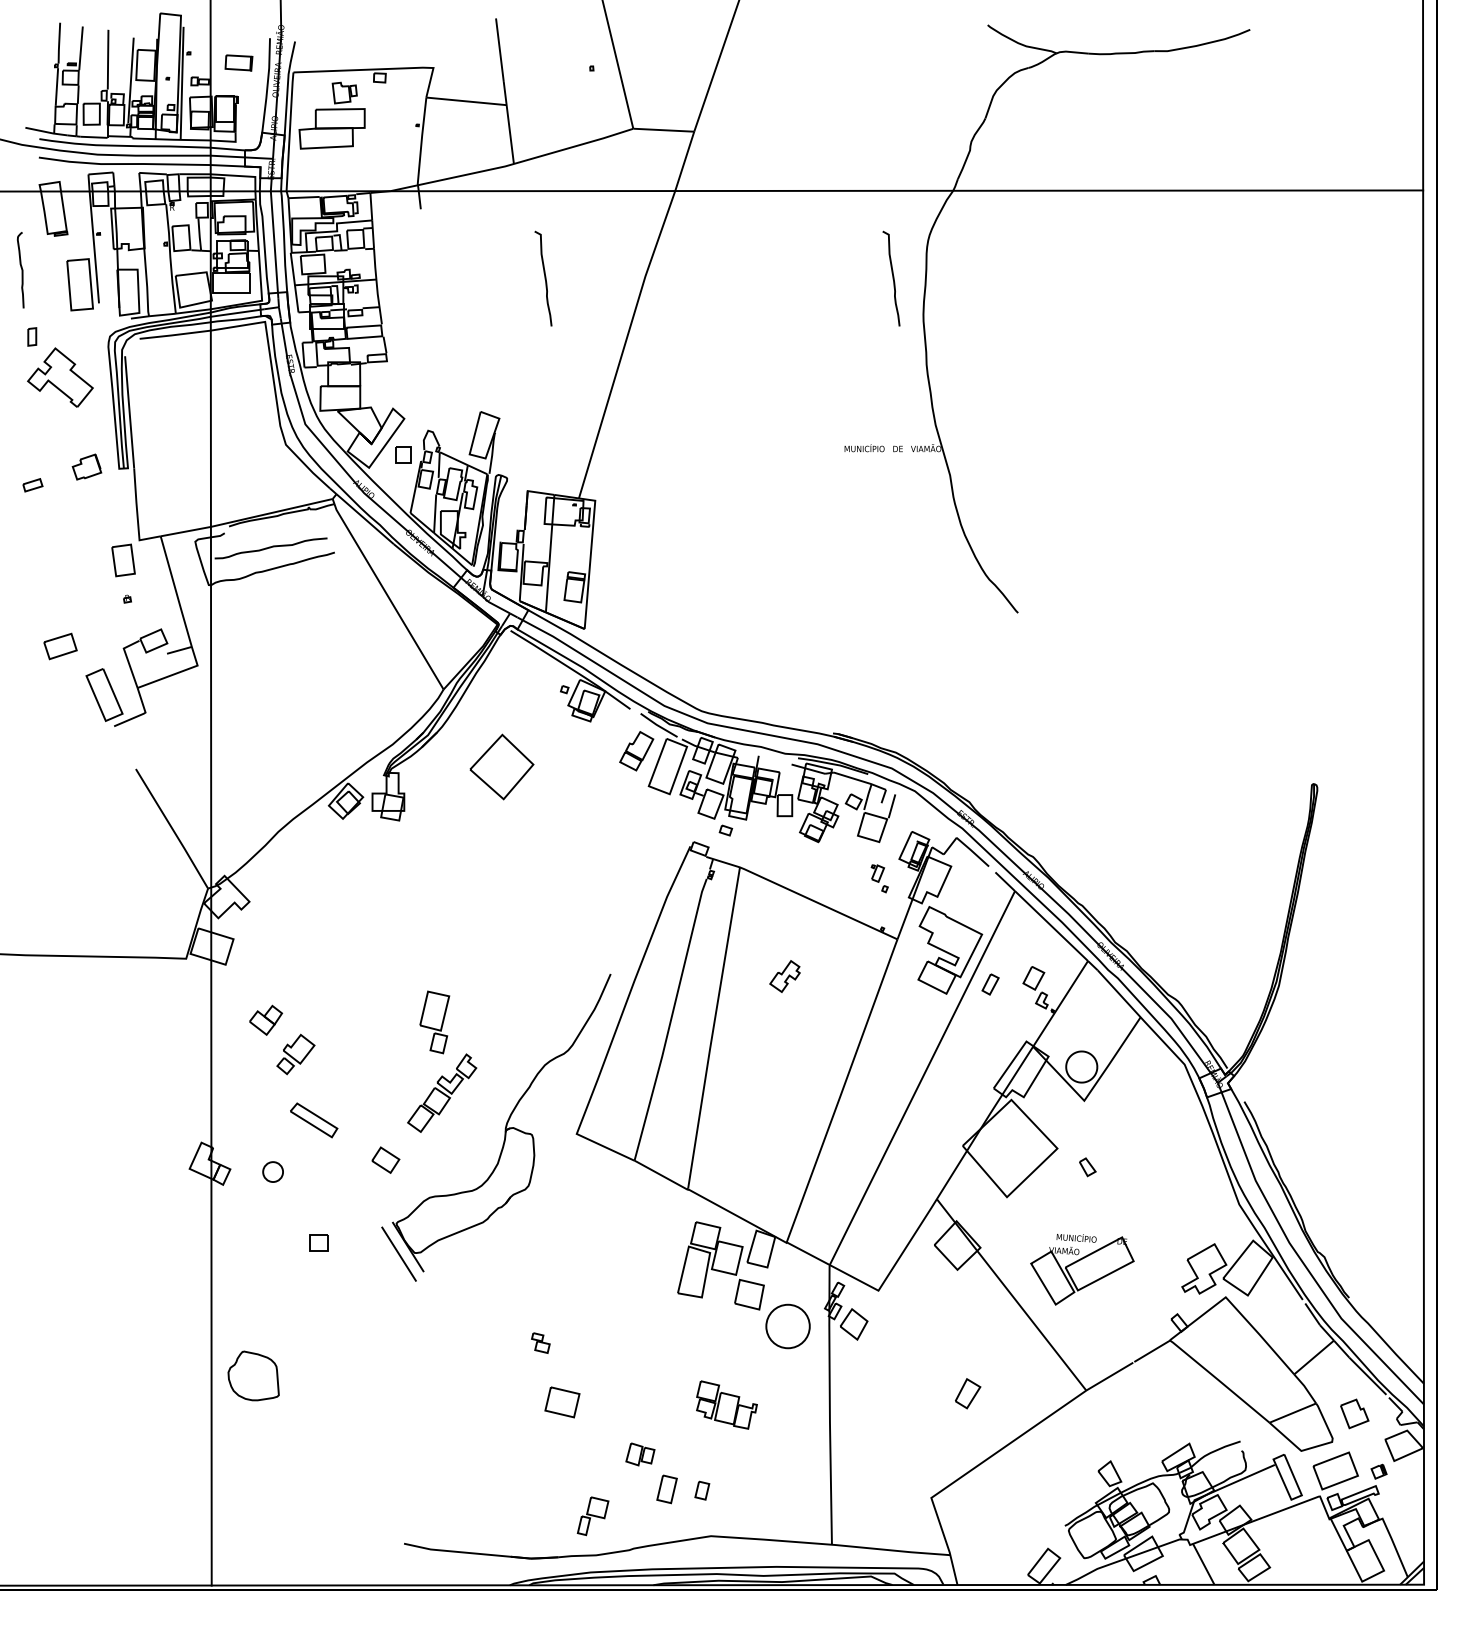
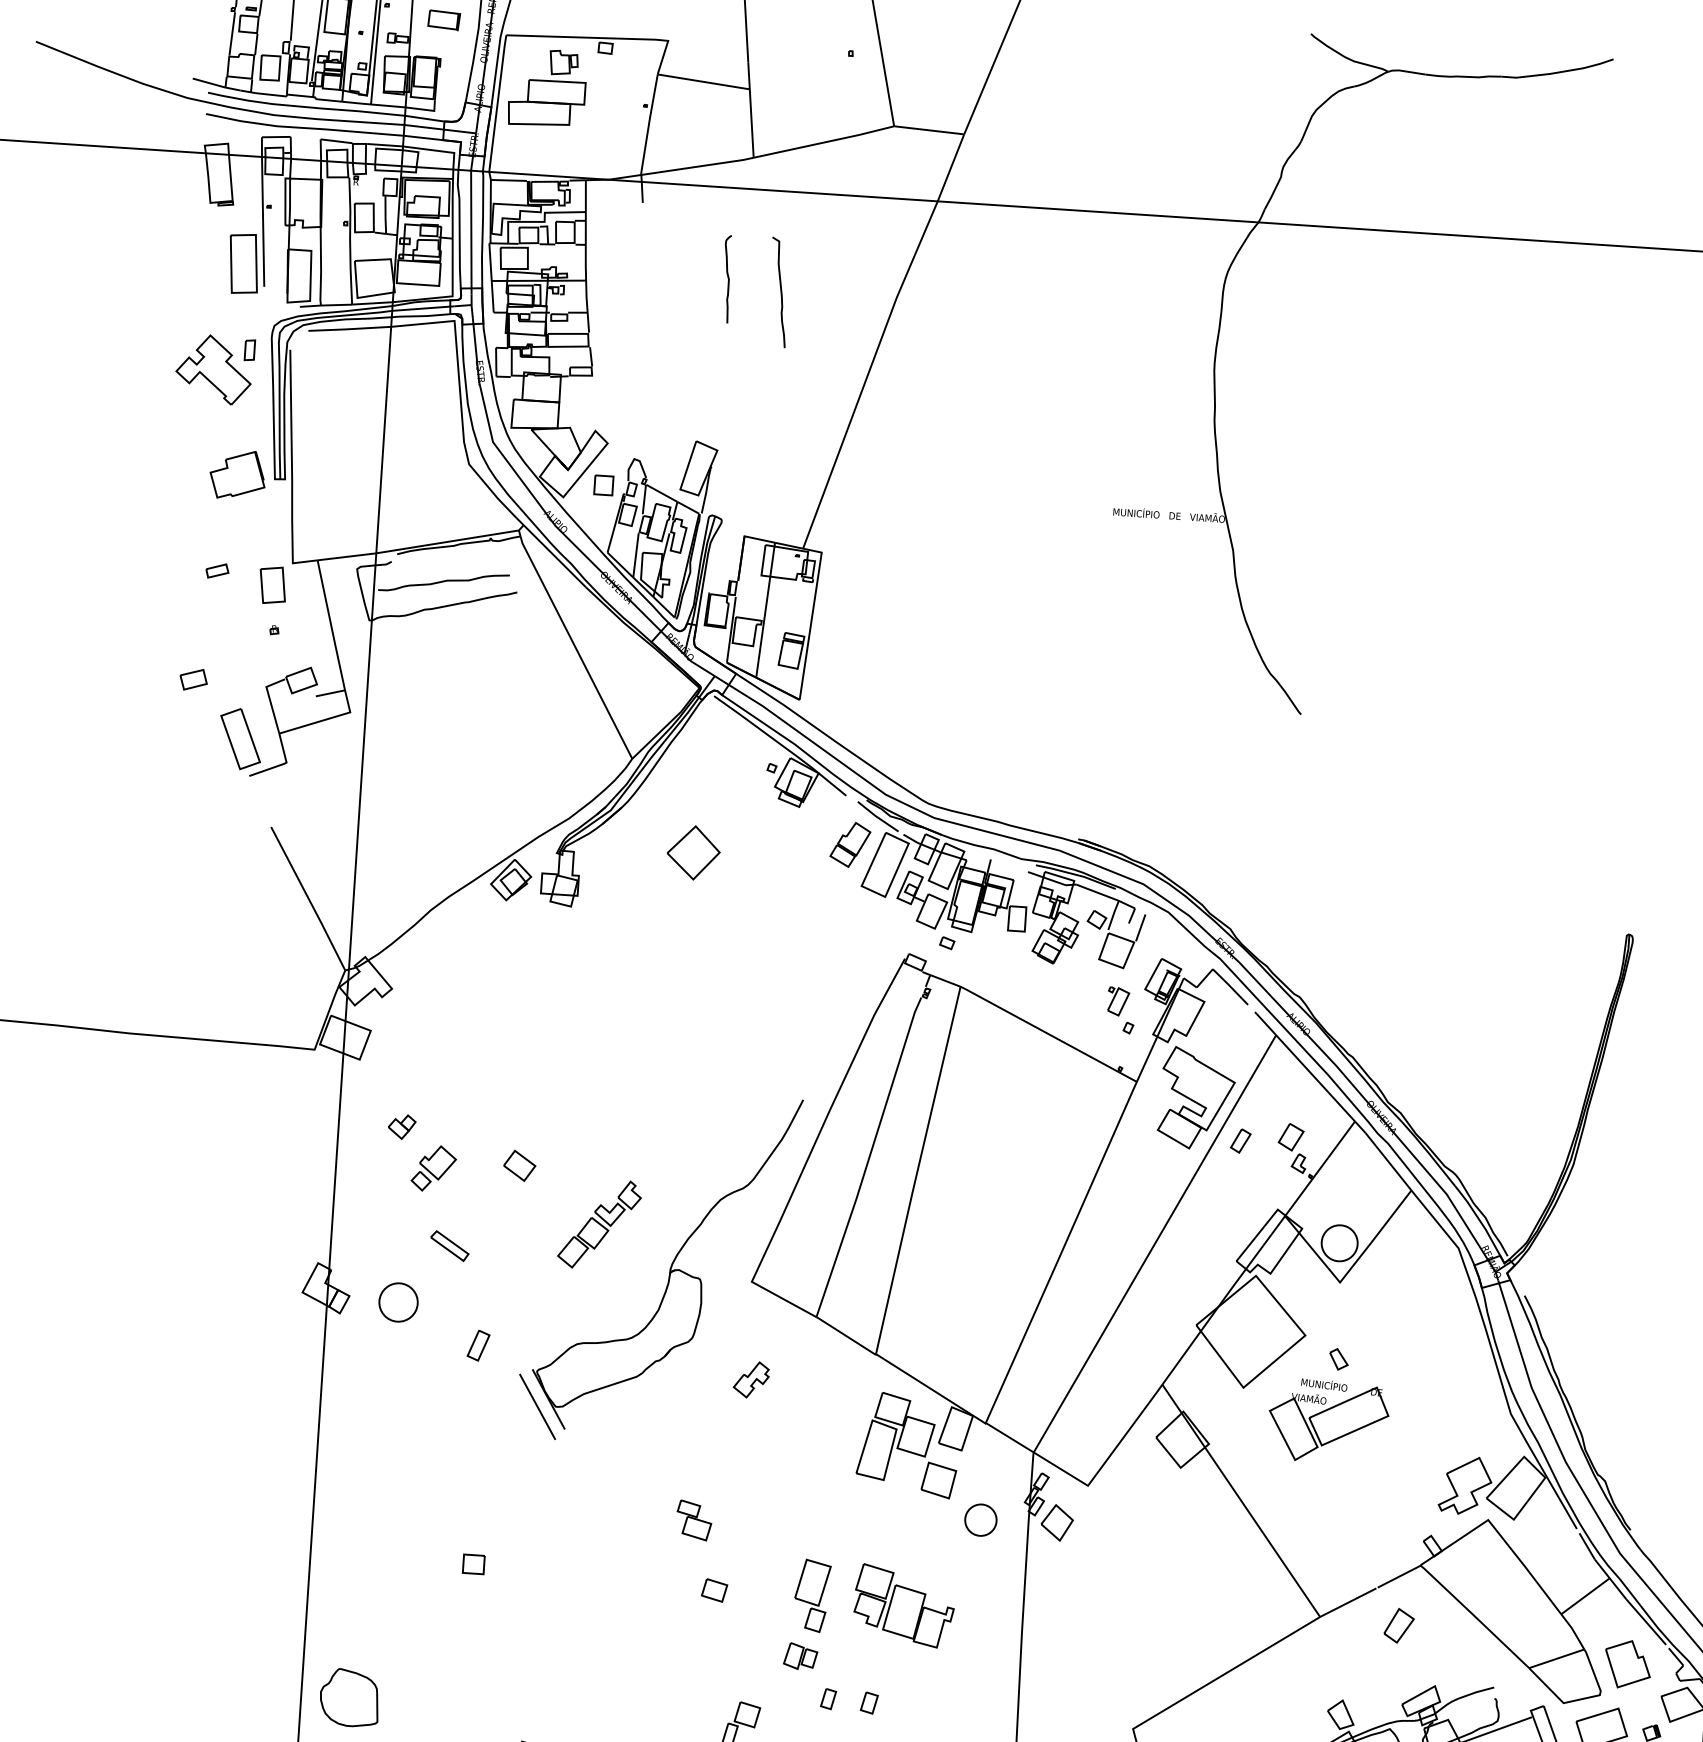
curve: (21, 270) -> (727, 279), moved
curve: (892, 278) -> (1181, 318), removed
part: (32, 336) -> (250, 349), moved
part: (86, 466) -> (237, 474), size x1.67
part: (32, 485) -> (216, 571), moved
part: (60, 646) -> (193, 679), size x0.71
part: (501, 767) -> (693, 853), size x0.71
part: (879, 878) -> (1120, 1010), size x1.43
part: (784, 976) -> (750, 1379), moved
part: (265, 1020) -> (401, 1127), size x0.71
part: (434, 1022) -> (811, 1595), moved
part: (313, 1120) -> (449, 1246), size x0.71
line: (389, 1154) -> (524, 1159), moved
circle: (272, 1171) -> (397, 1301), size x1.67
line: (341, 1202) -> (475, 1342), added
part: (318, 1242) -> (473, 1564), moved
part: (1082, 1269) -> (1328, 1421), moved
circle: (787, 1326) -> (980, 1520), size x0.62
part: (540, 1342) -> (694, 1519), size x1.67
part: (253, 1375) -> (349, 1697), moved
part: (968, 1393) -> (1399, 1625), moved
part: (561, 1402) -> (713, 1590), size x0.62
part: (726, 1404) -> (903, 1605), size x1.43
part: (1354, 1413) -> (1627, 1663), size x1.43
part: (666, 1489) -> (828, 1698), size x0.62

